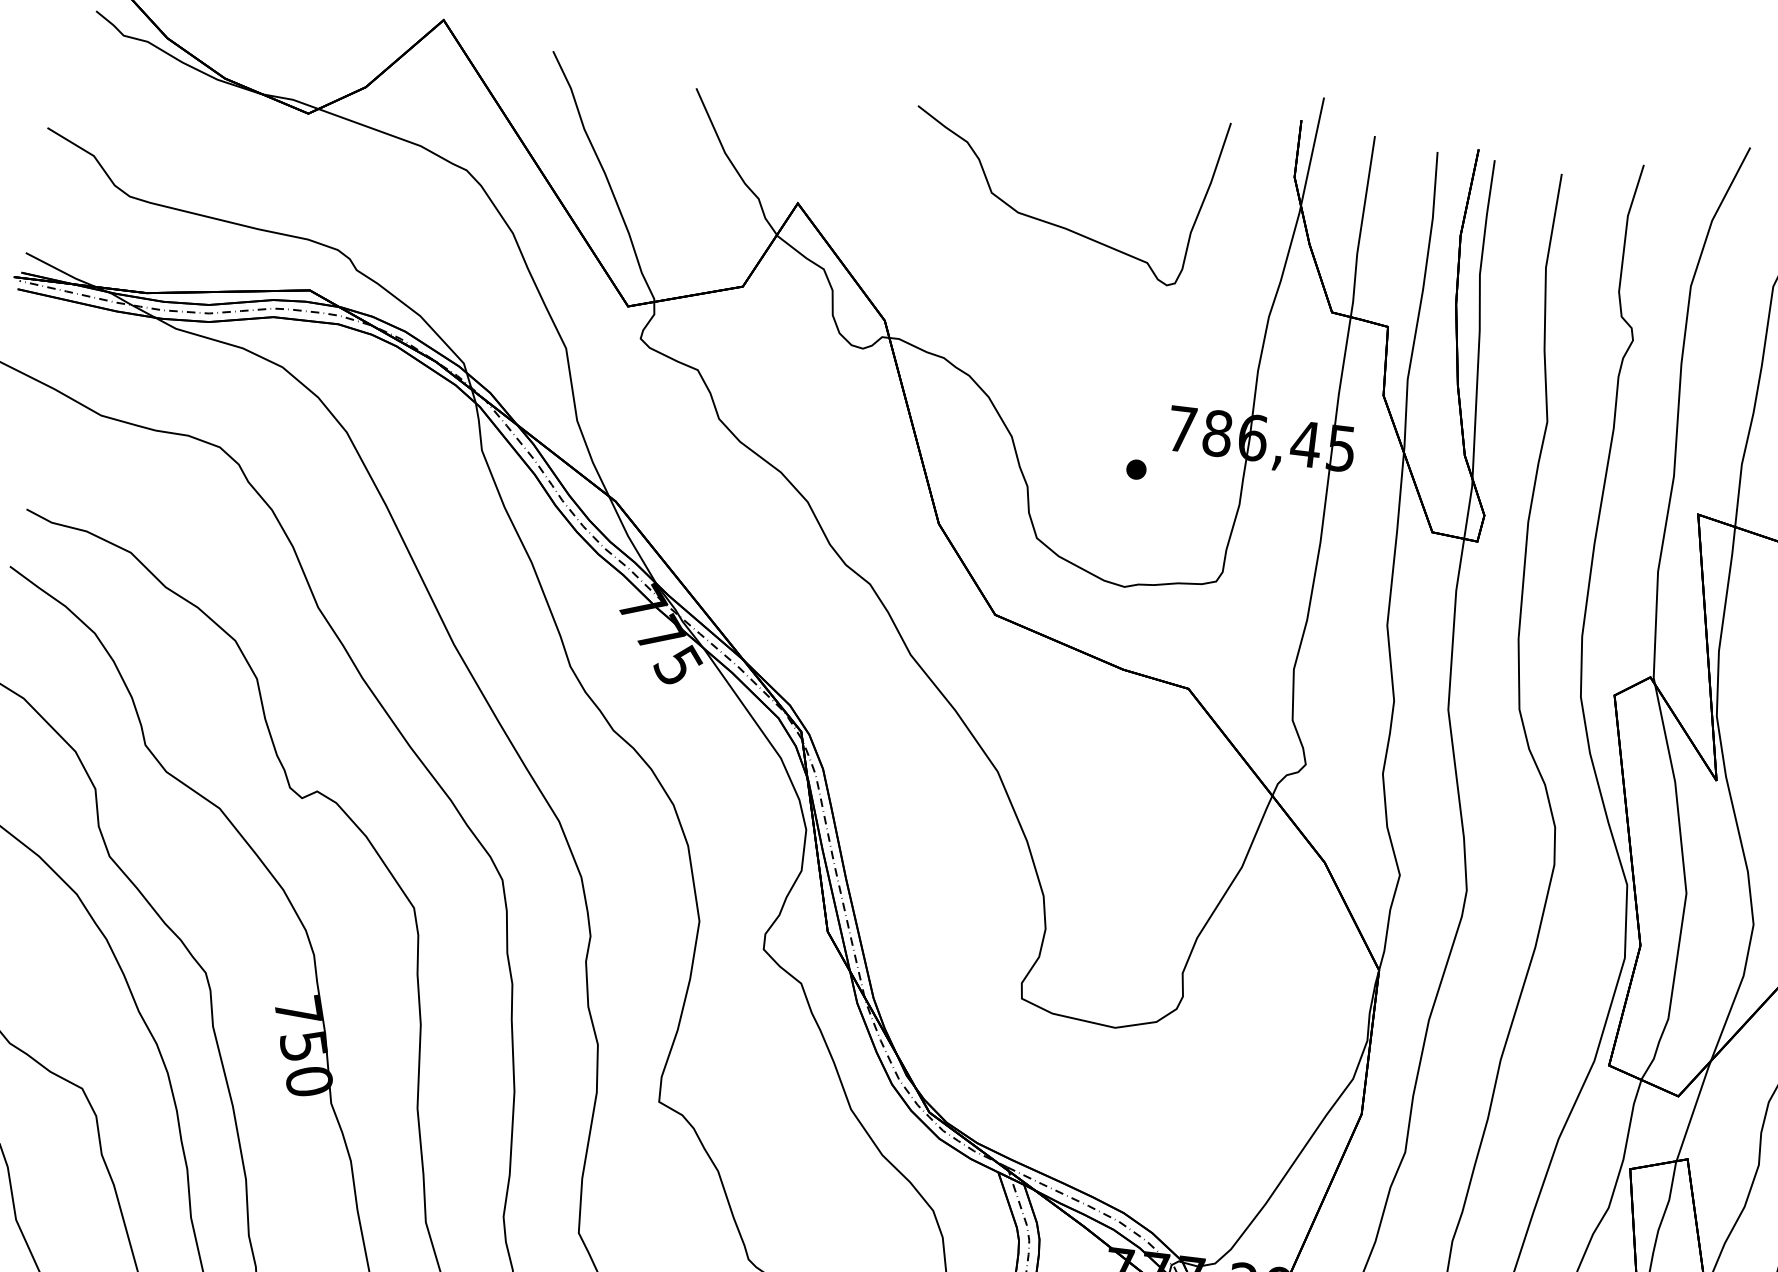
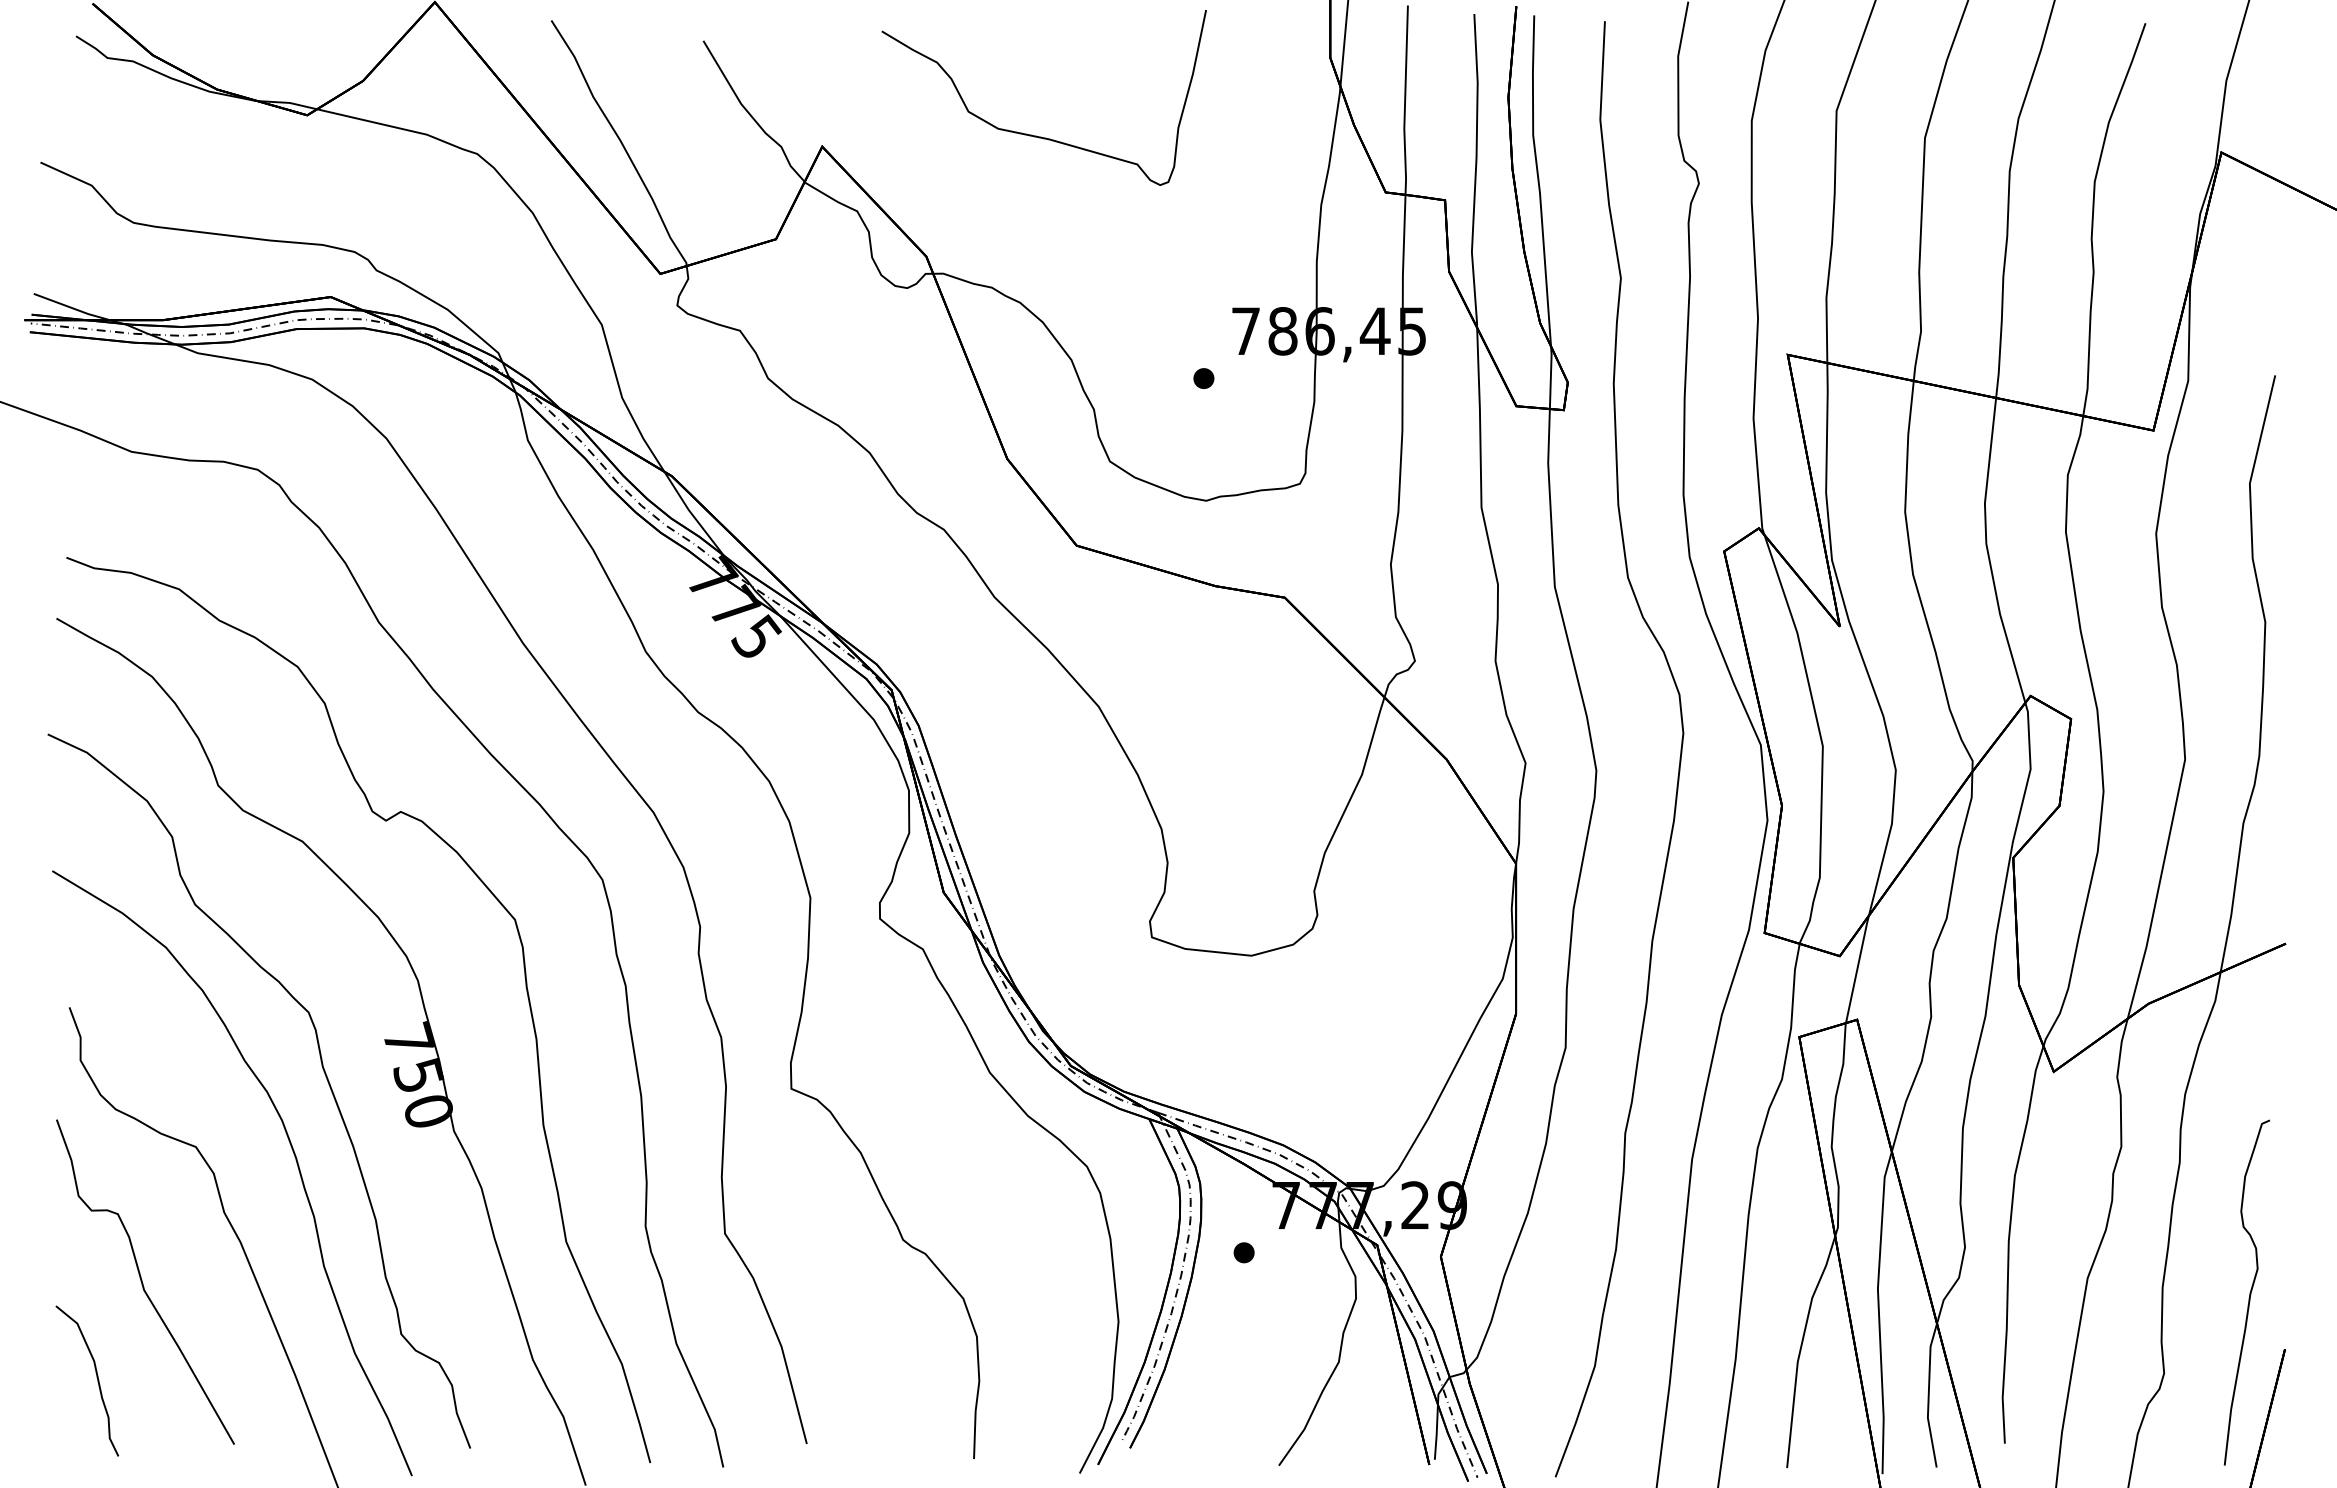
curve: (1054, 223) -> (1036, 135), moved

